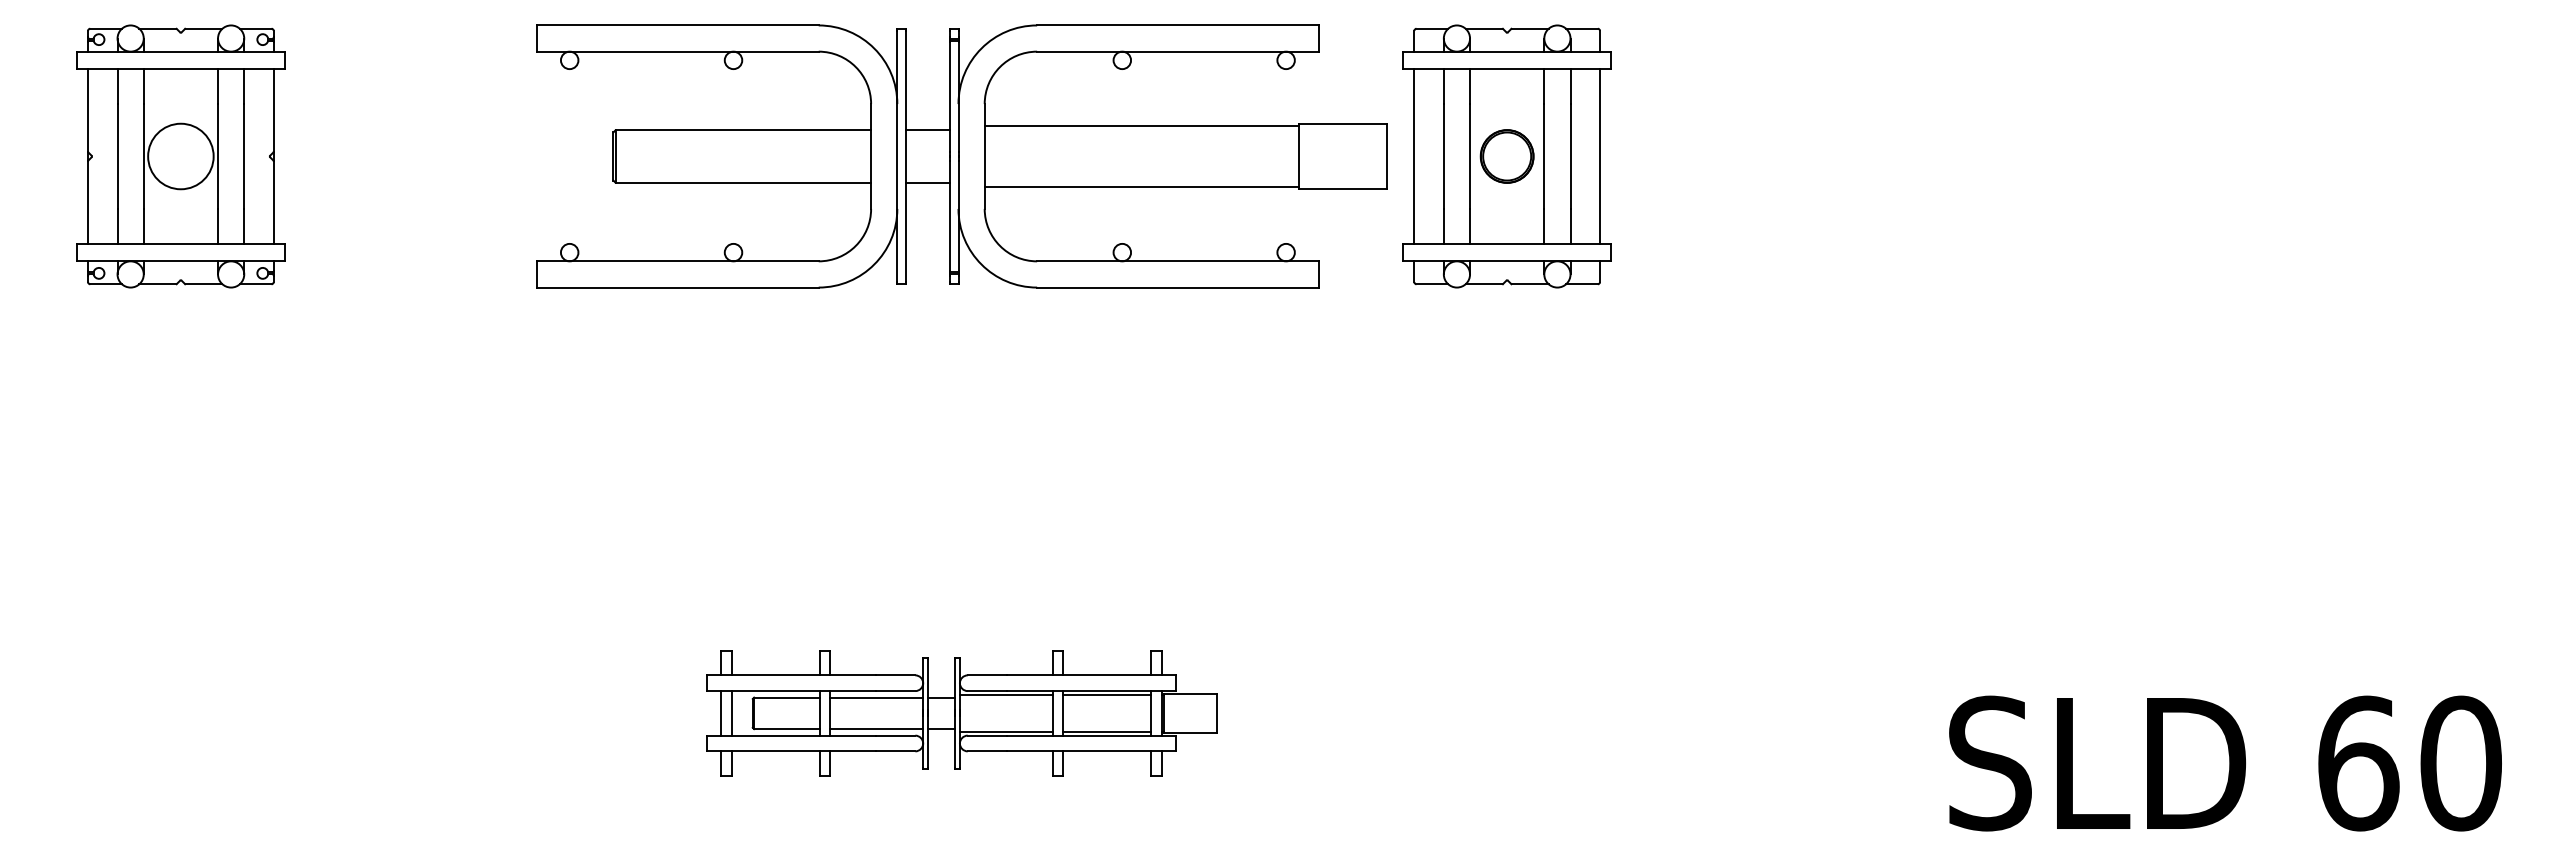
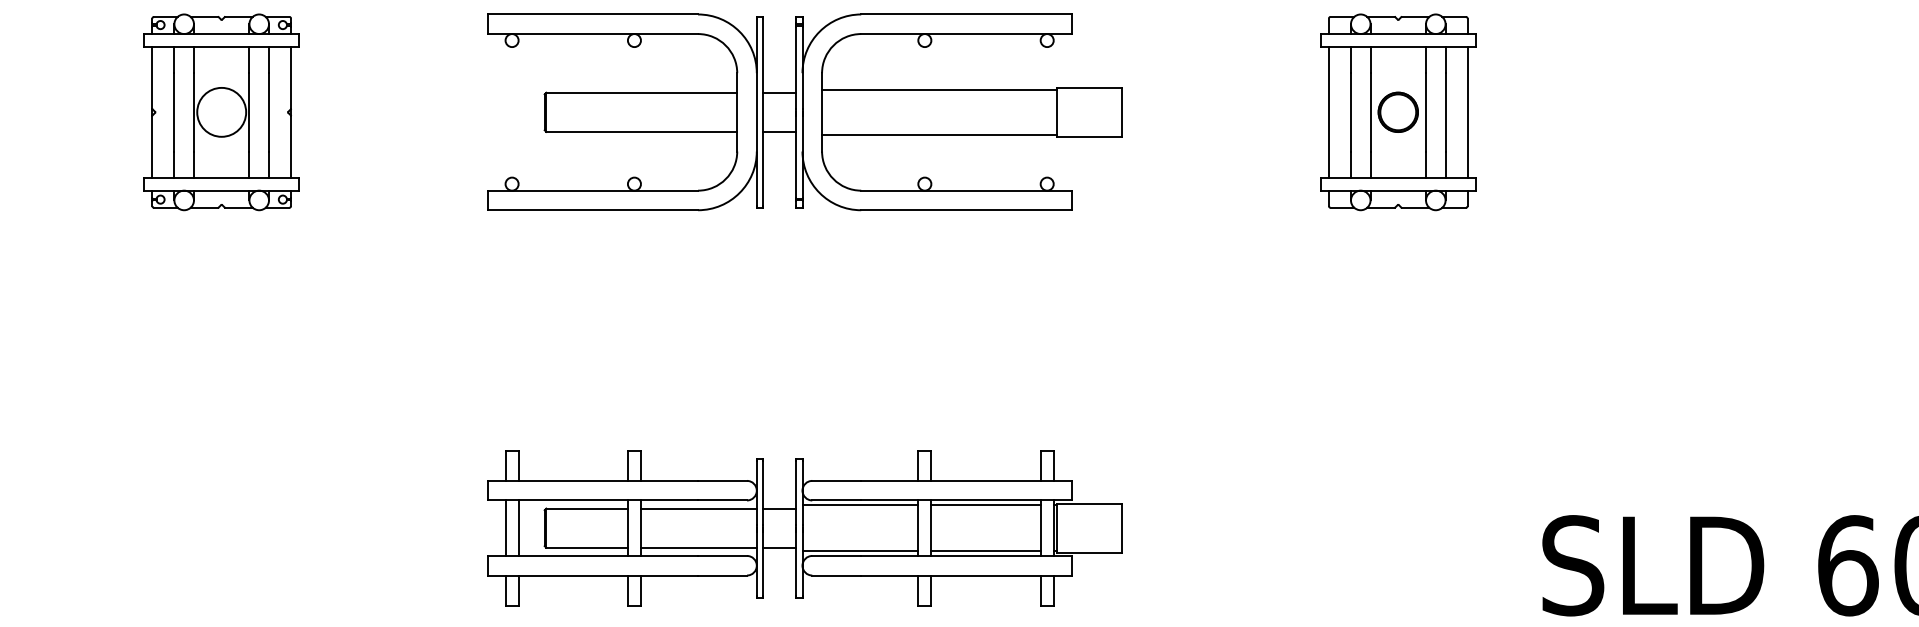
part: (1506, 156) -> (1397, 112), moved
part: (961, 713) -> (804, 528), size x1.67

